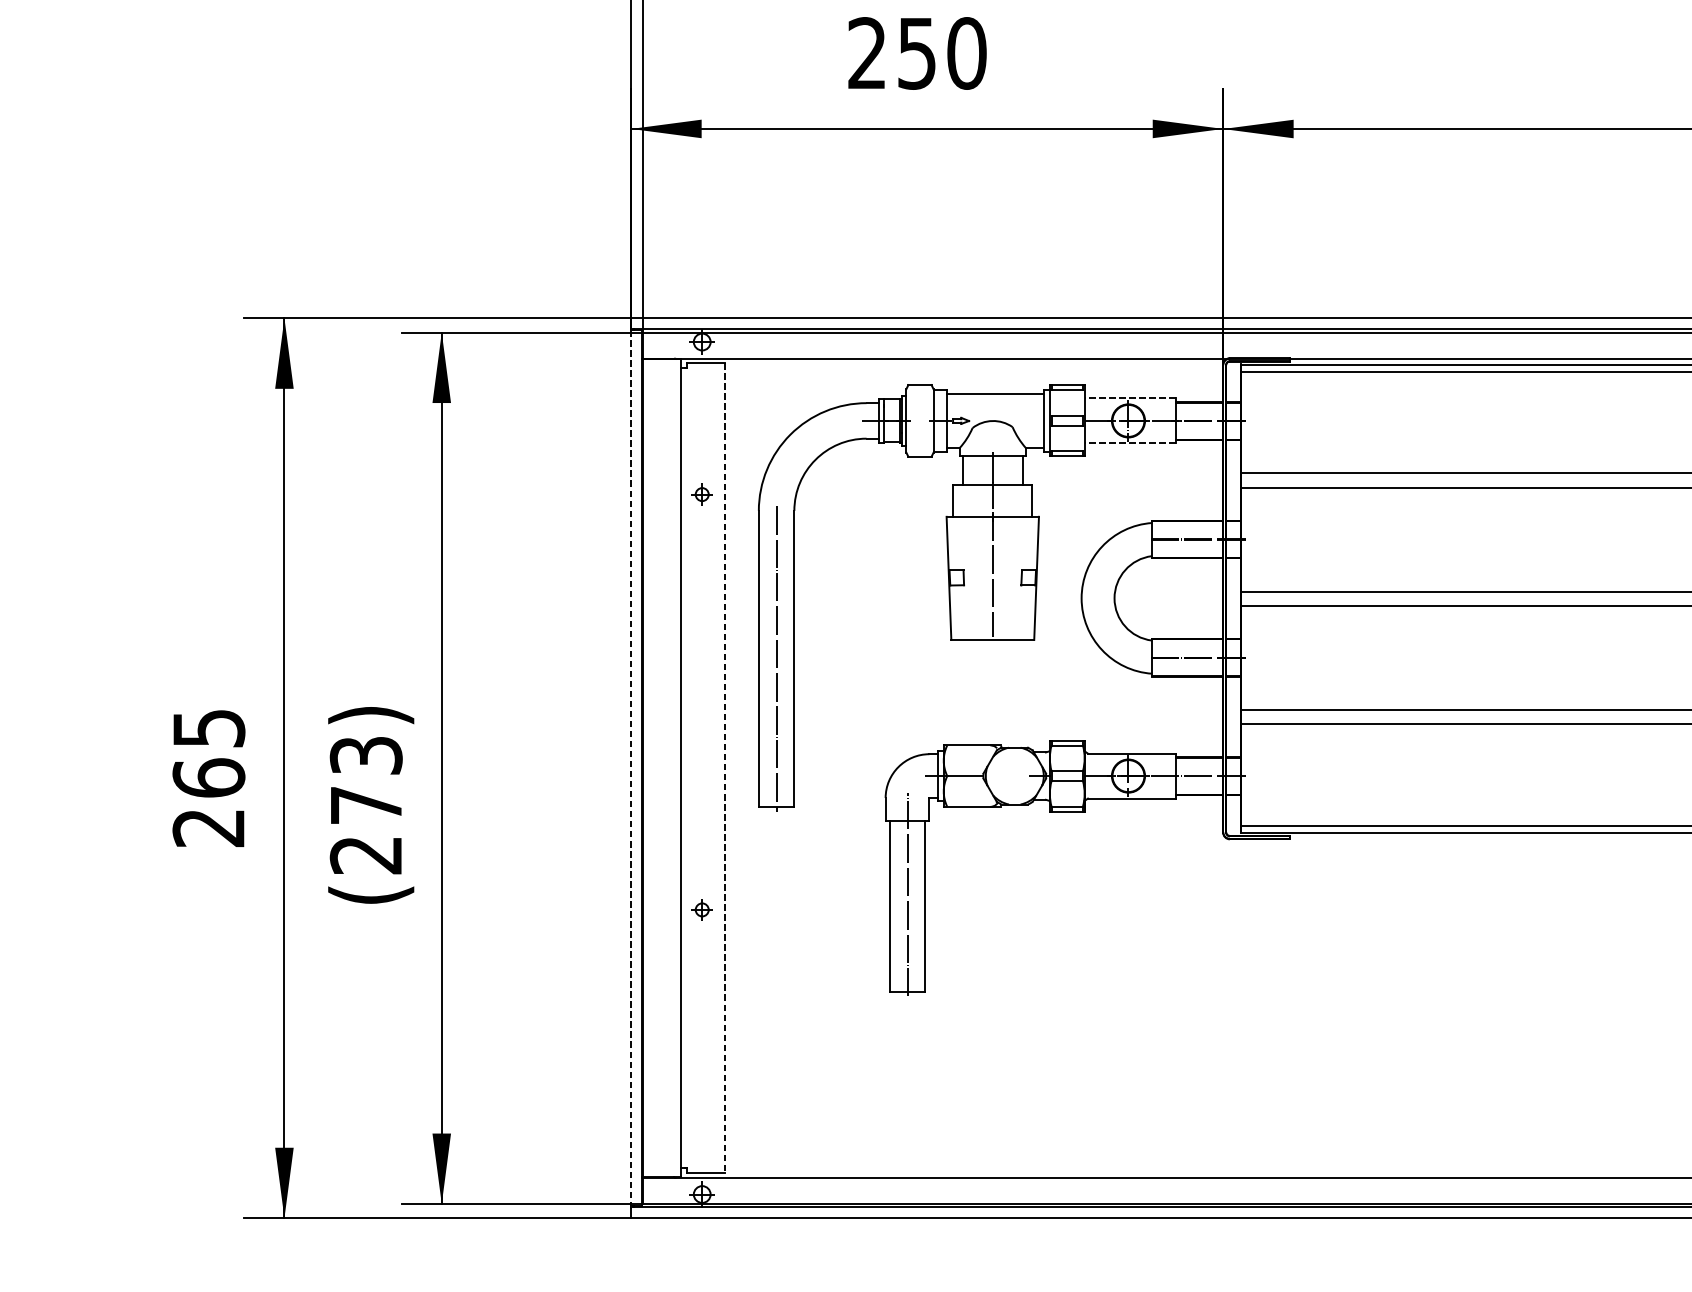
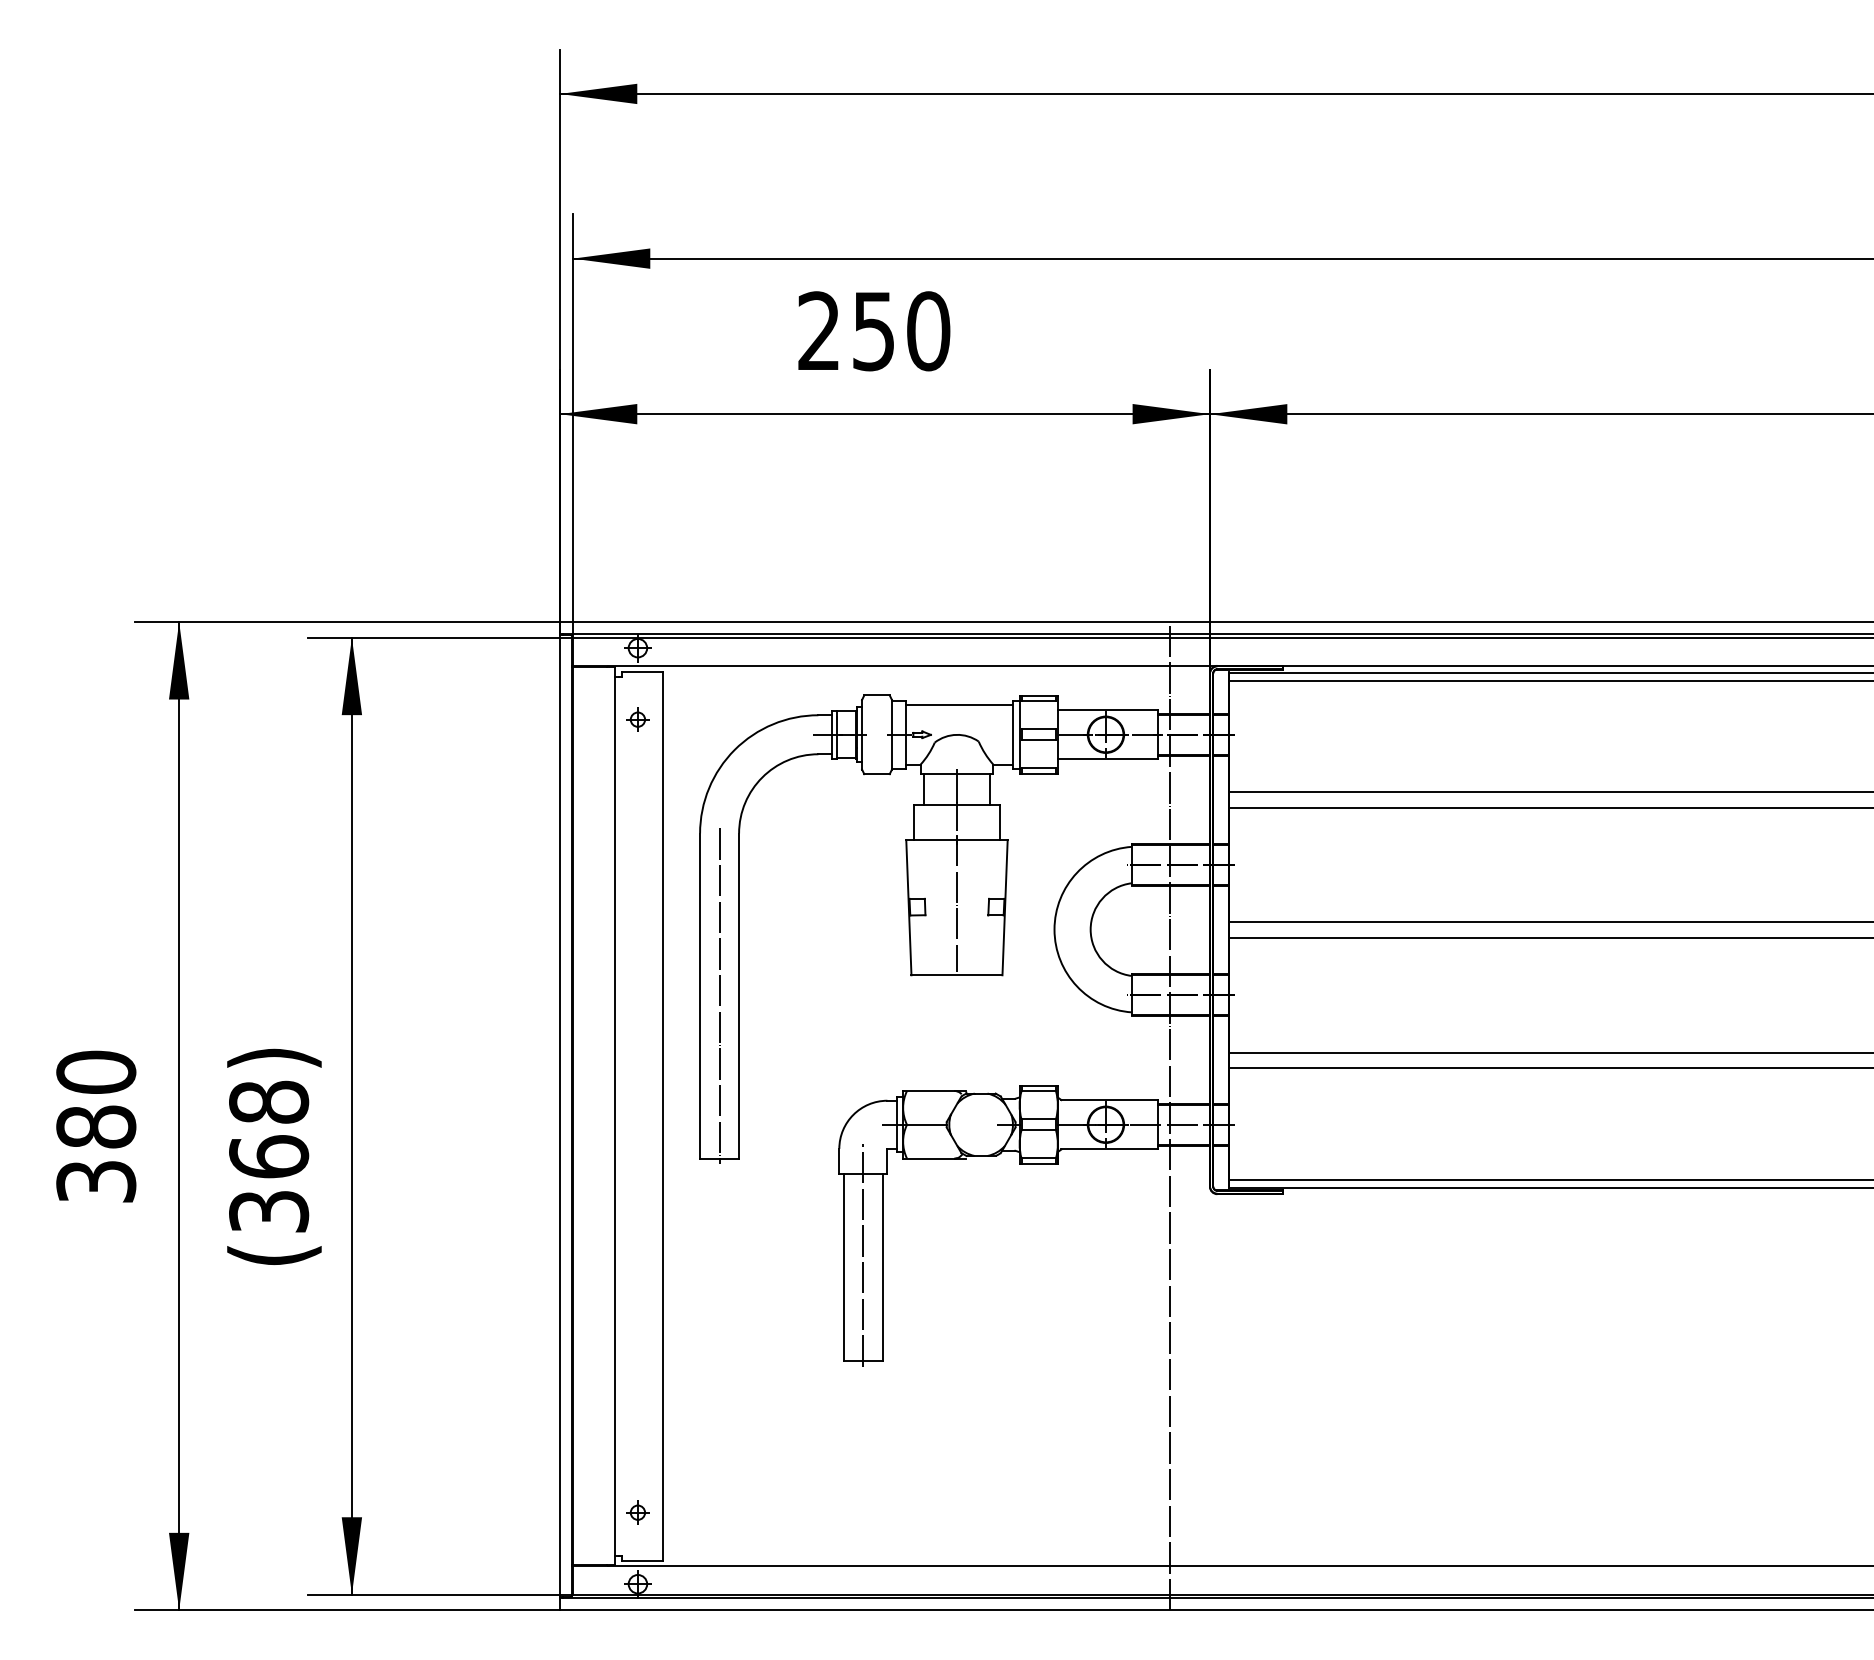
line: (1129, 398) -> (1107, 710), dashed -> solid
line: (1129, 443) -> (1107, 759), dashed -> solid
part: (701, 494) -> (637, 719), moved
line: (630, 768) -> (559, 1116), dashed -> solid
line: (725, 768) -> (663, 1116), dashed -> solid
line: (1186, 768) -> (1169, 1116), added
text: (209, 777) -> (96, 1126), 265 -> 380
text: (366, 804) -> (269, 1156), 273 -> 368
part: (701, 909) -> (637, 1512), moved

